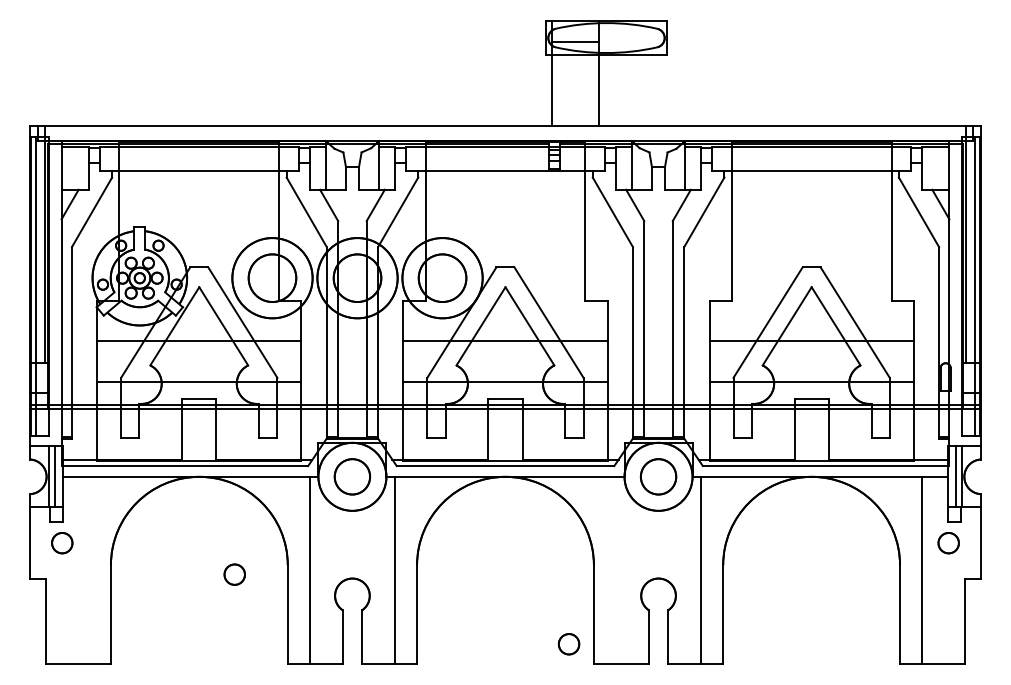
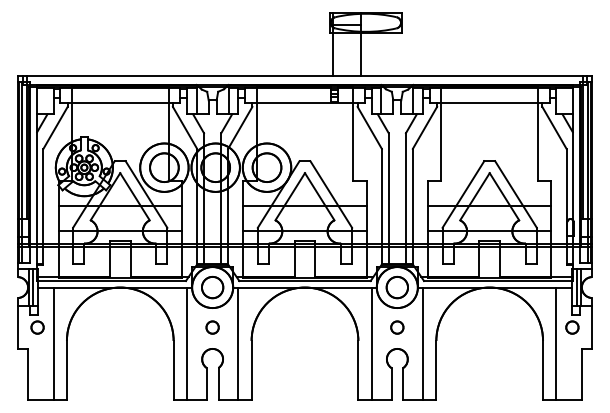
line: (88, 569) -> (53, 343), added
line: (615, 569) -> (371, 343), added
circle: (234, 574) -> (212, 327), moved
circle: (569, 644) -> (397, 327), moved

